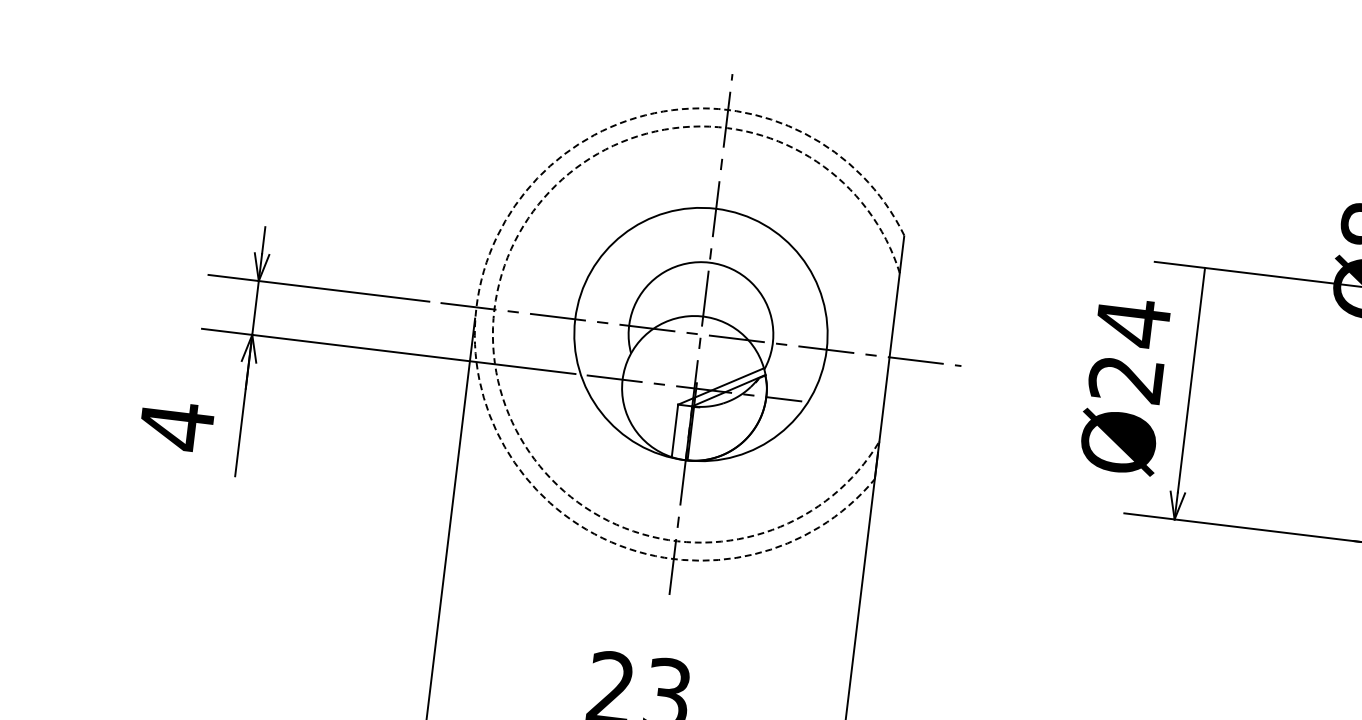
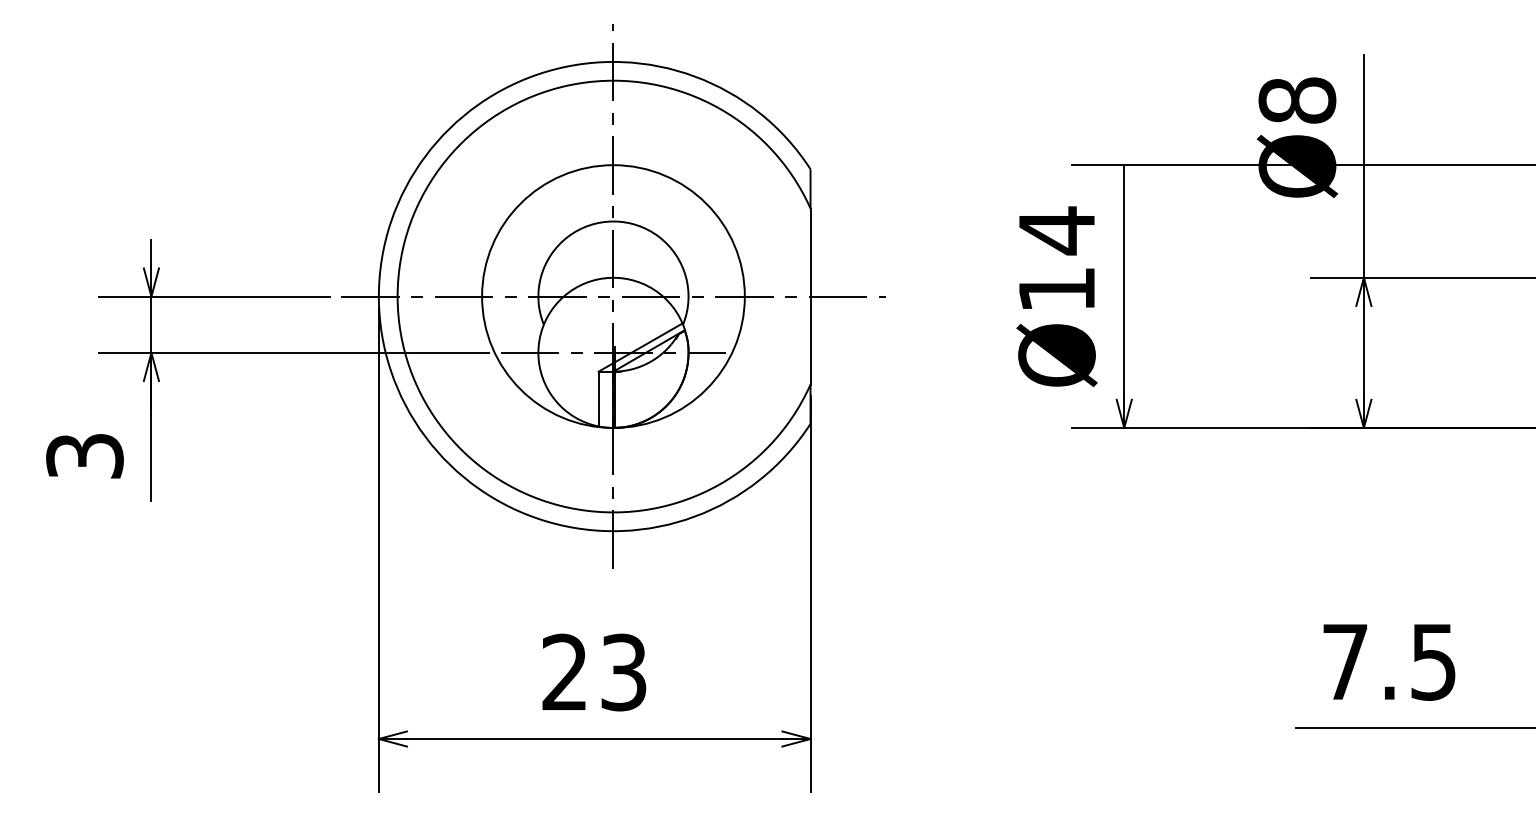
arc: (476, 307) -> (378, 296), dashed -> solid
arc: (494, 309) -> (397, 296), dashed -> solid
text: (1125, 380) -> (1056, 290), Ø24 -> Ø14
text: (176, 425) -> (84, 455), 4 -> 3

